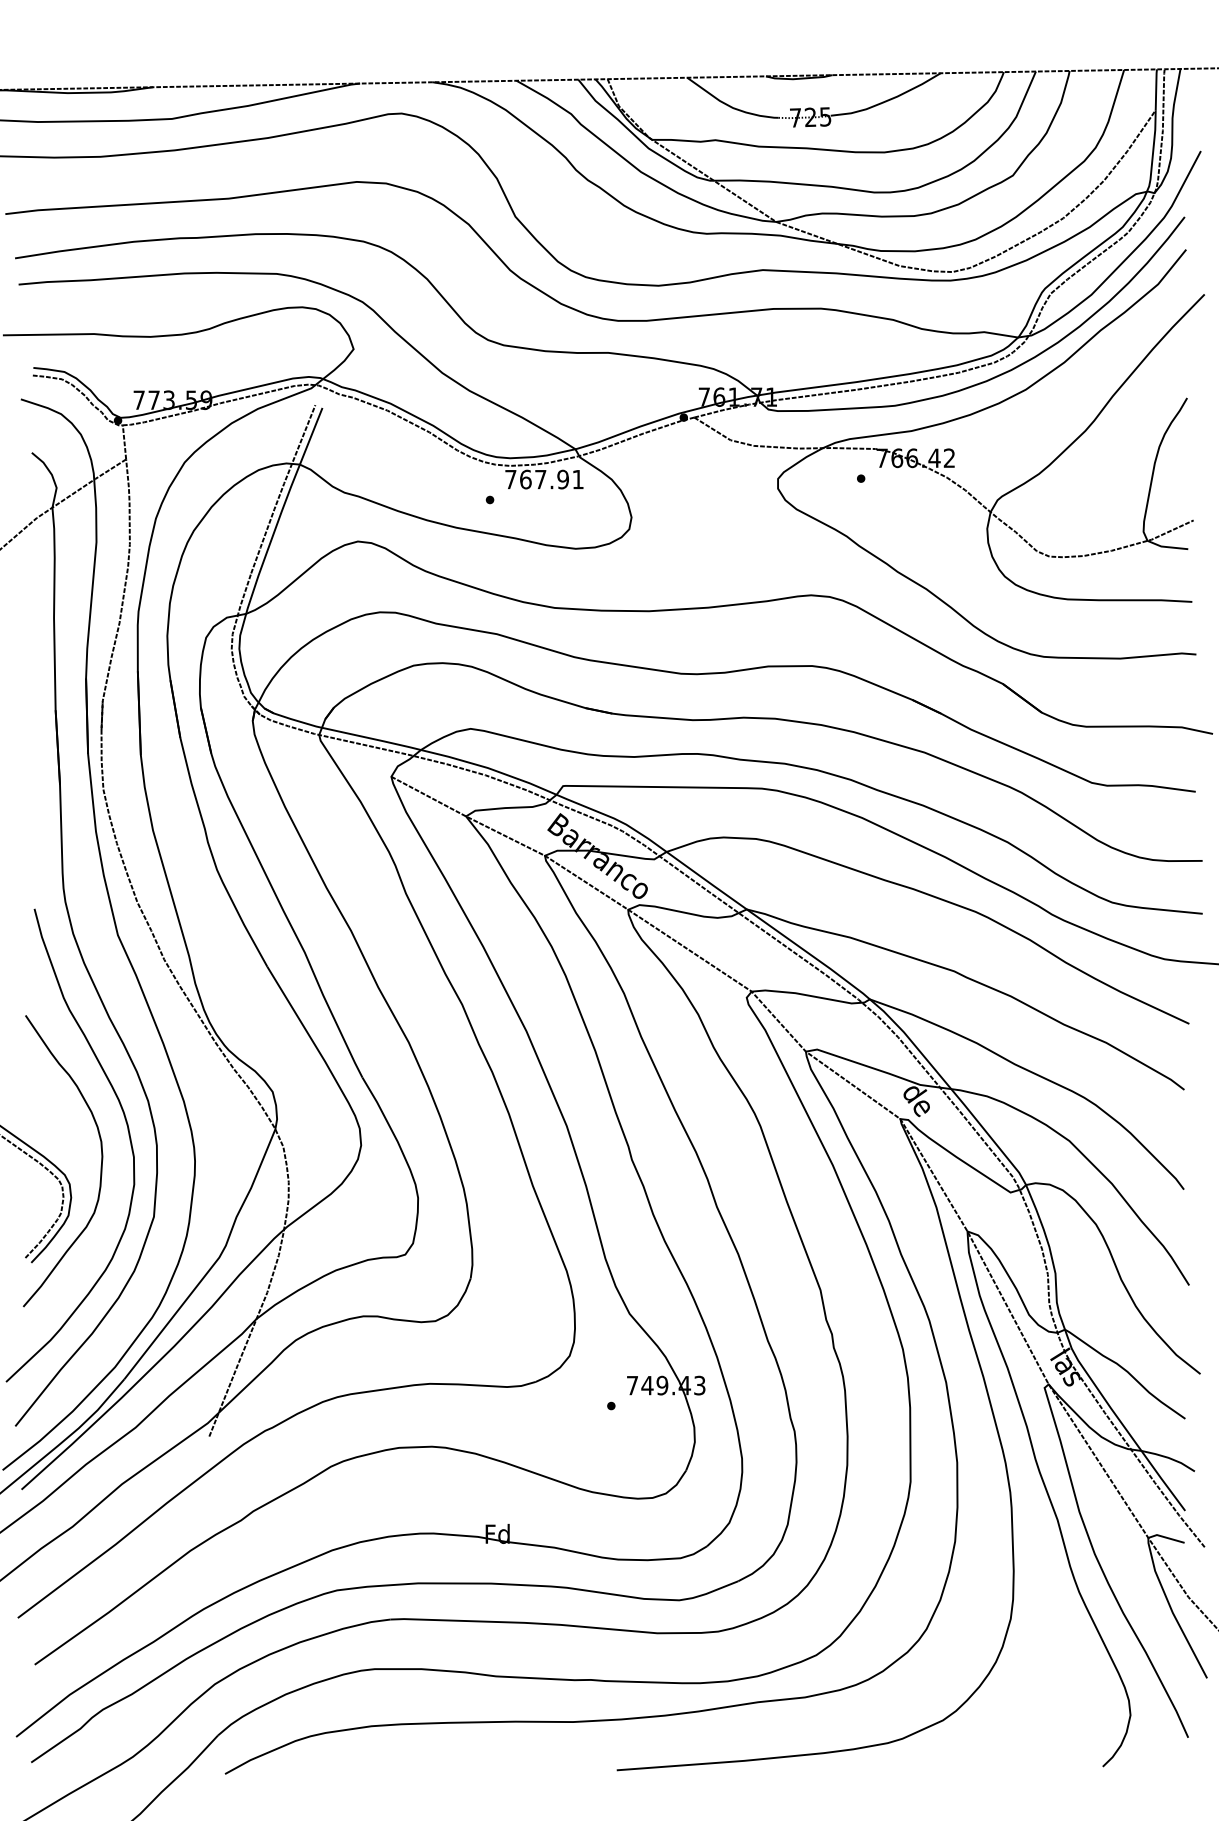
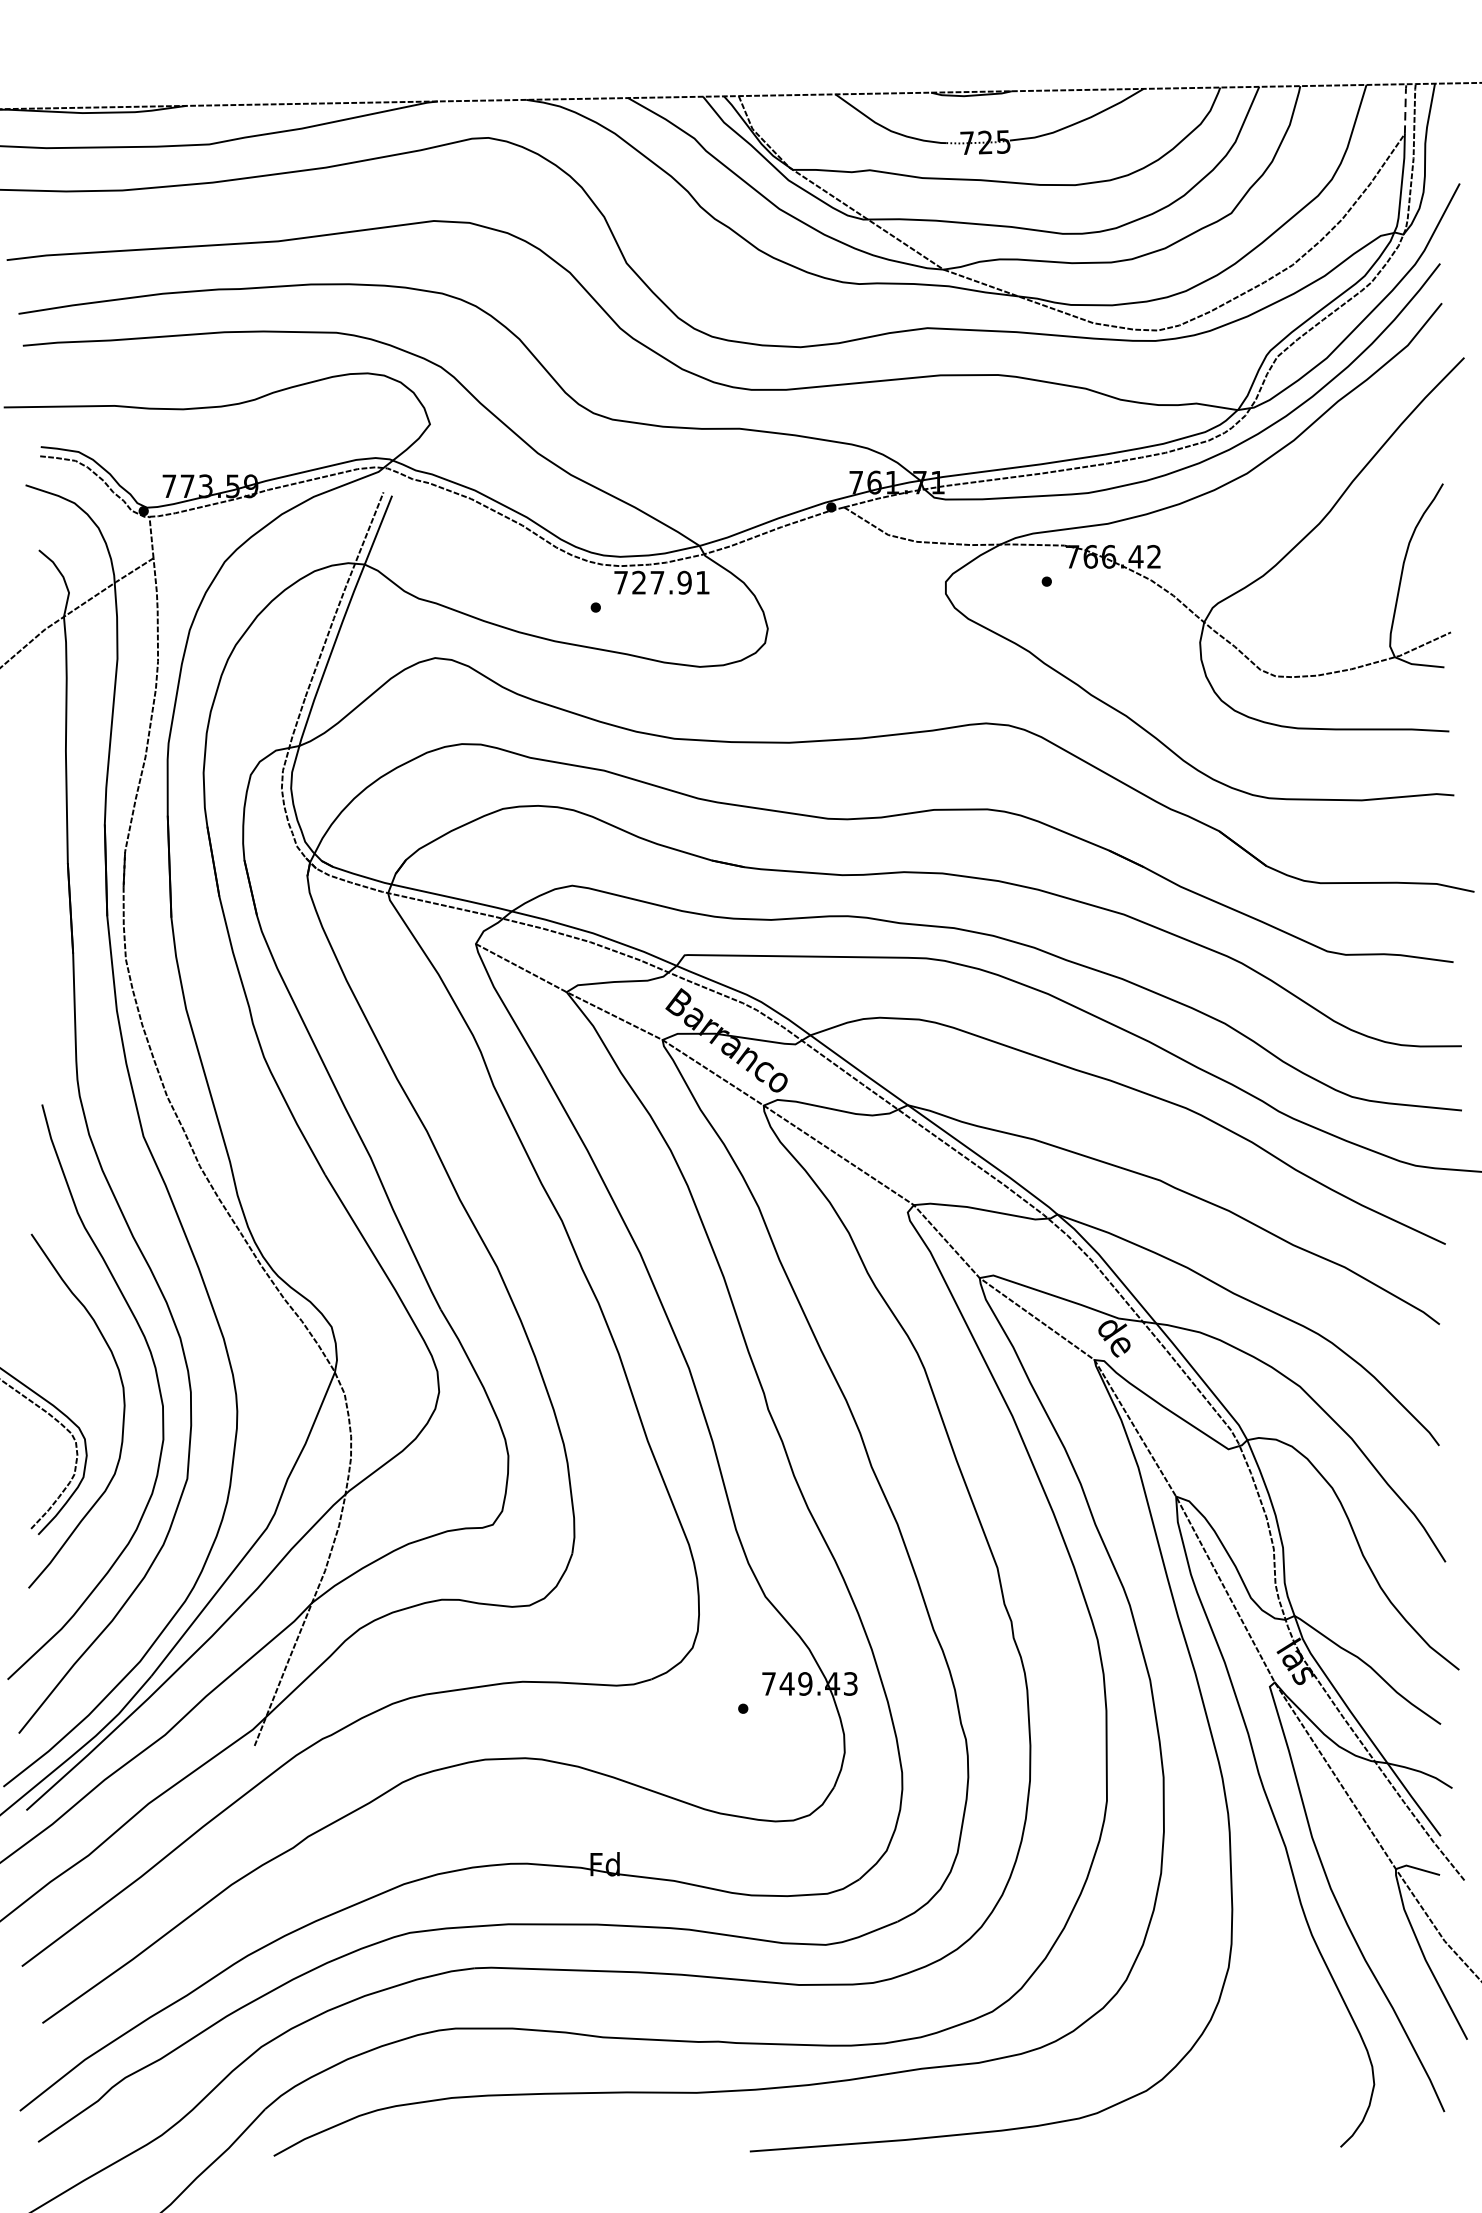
line: (1156, 88) -> (1405, 107), solid -> dashed
text: (525, 479) -> (638, 582), 767.91 -> 727.91

